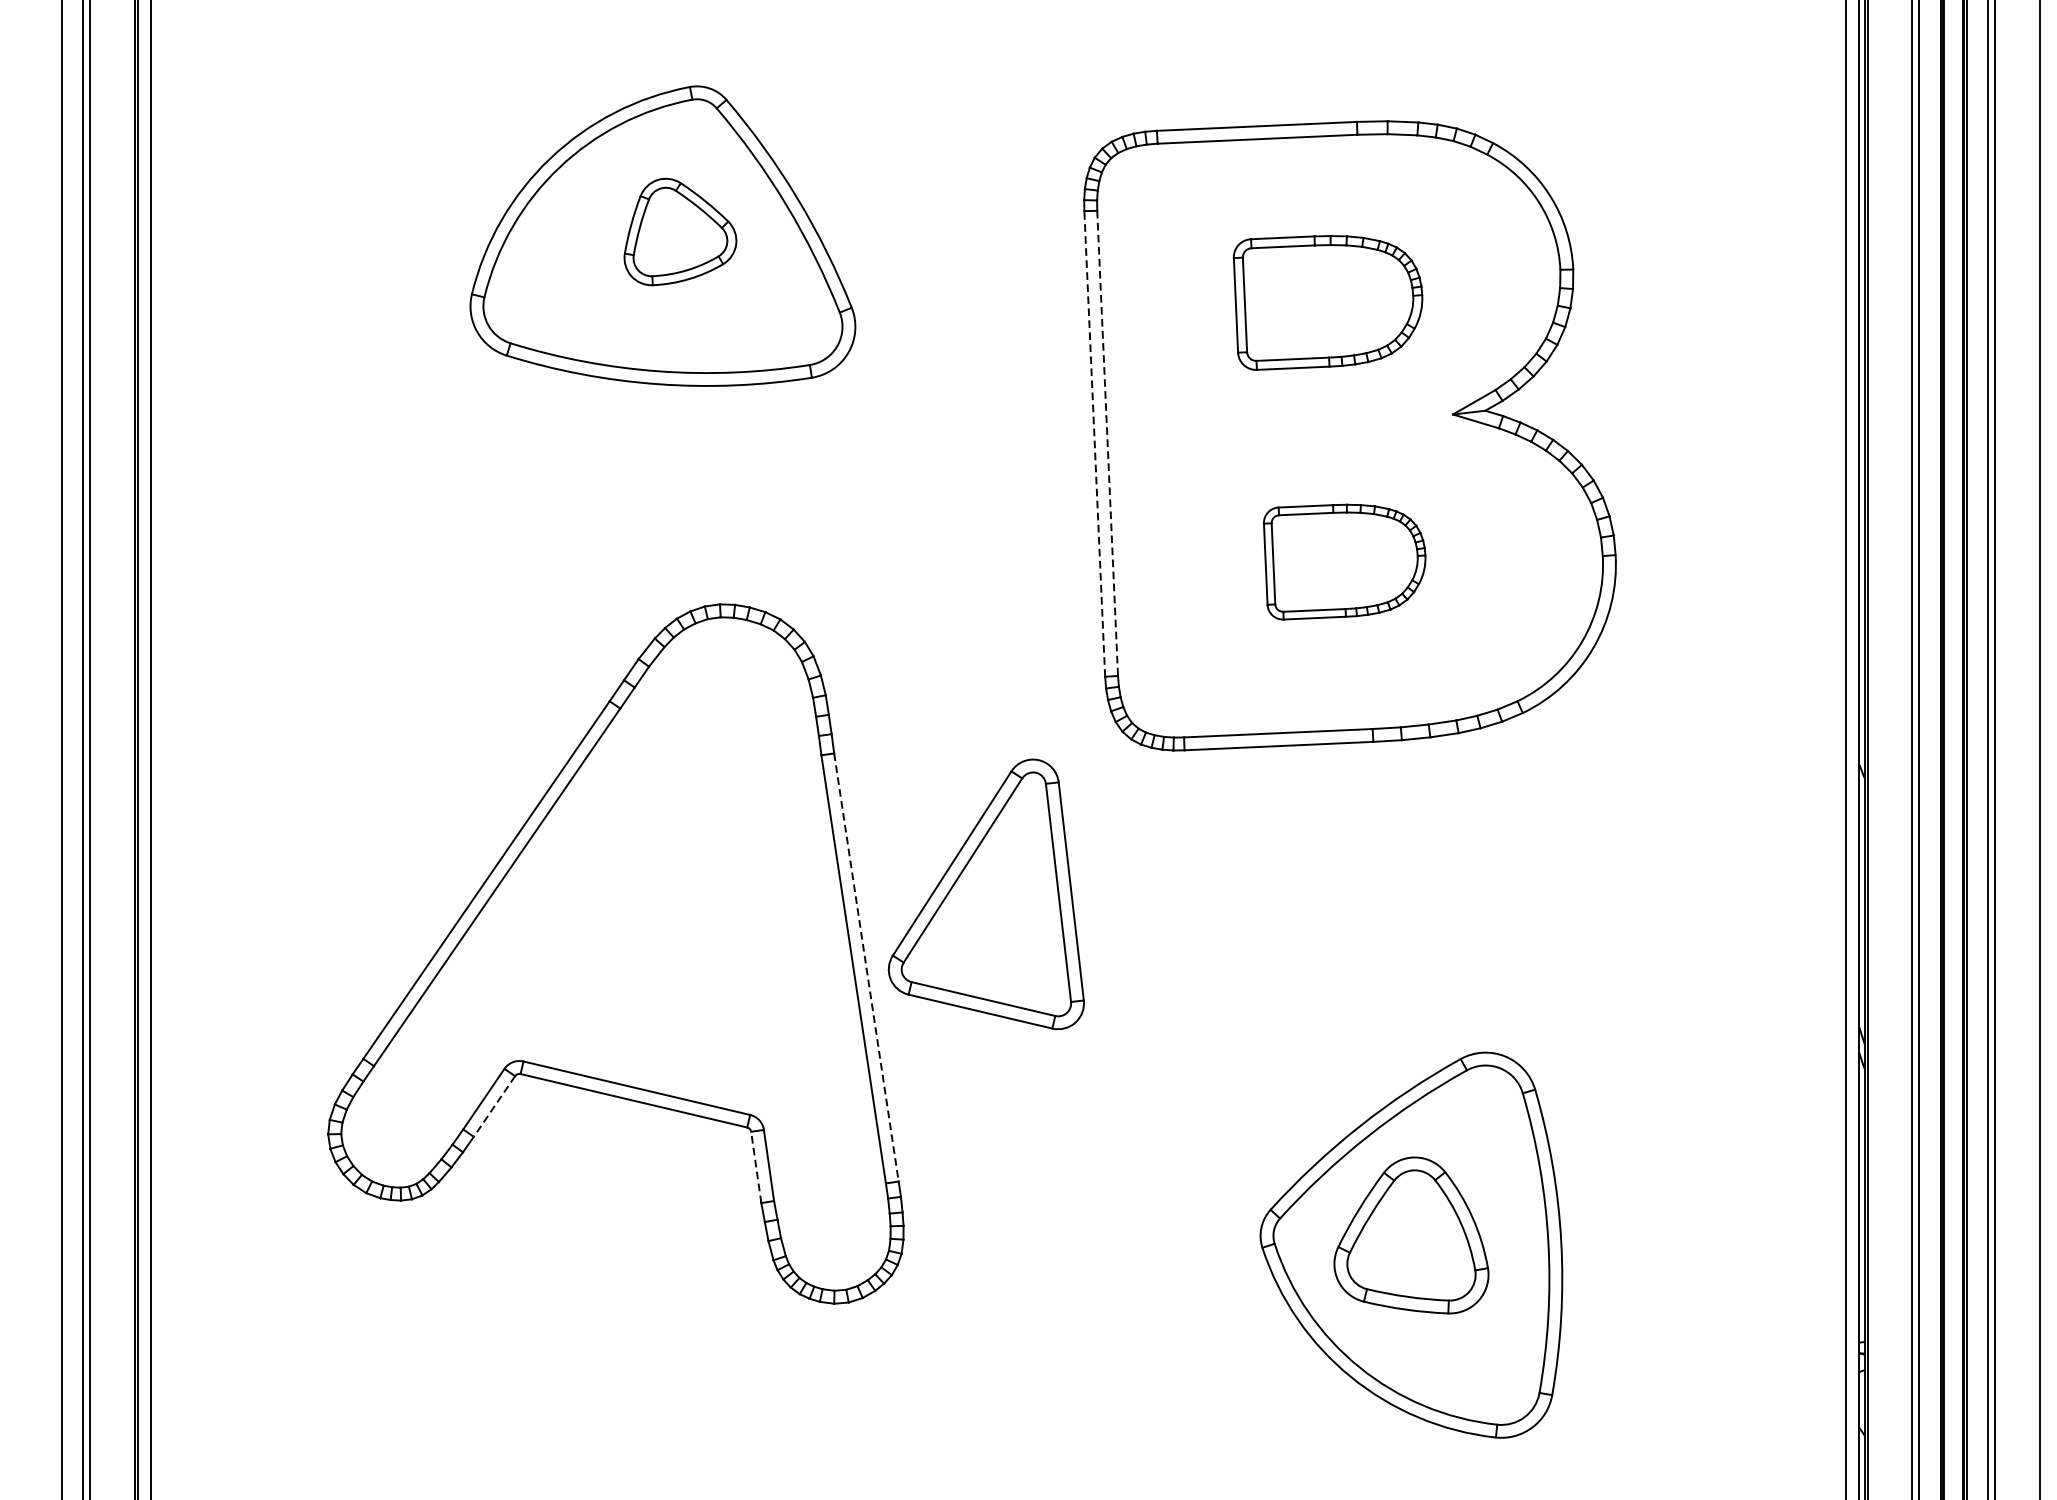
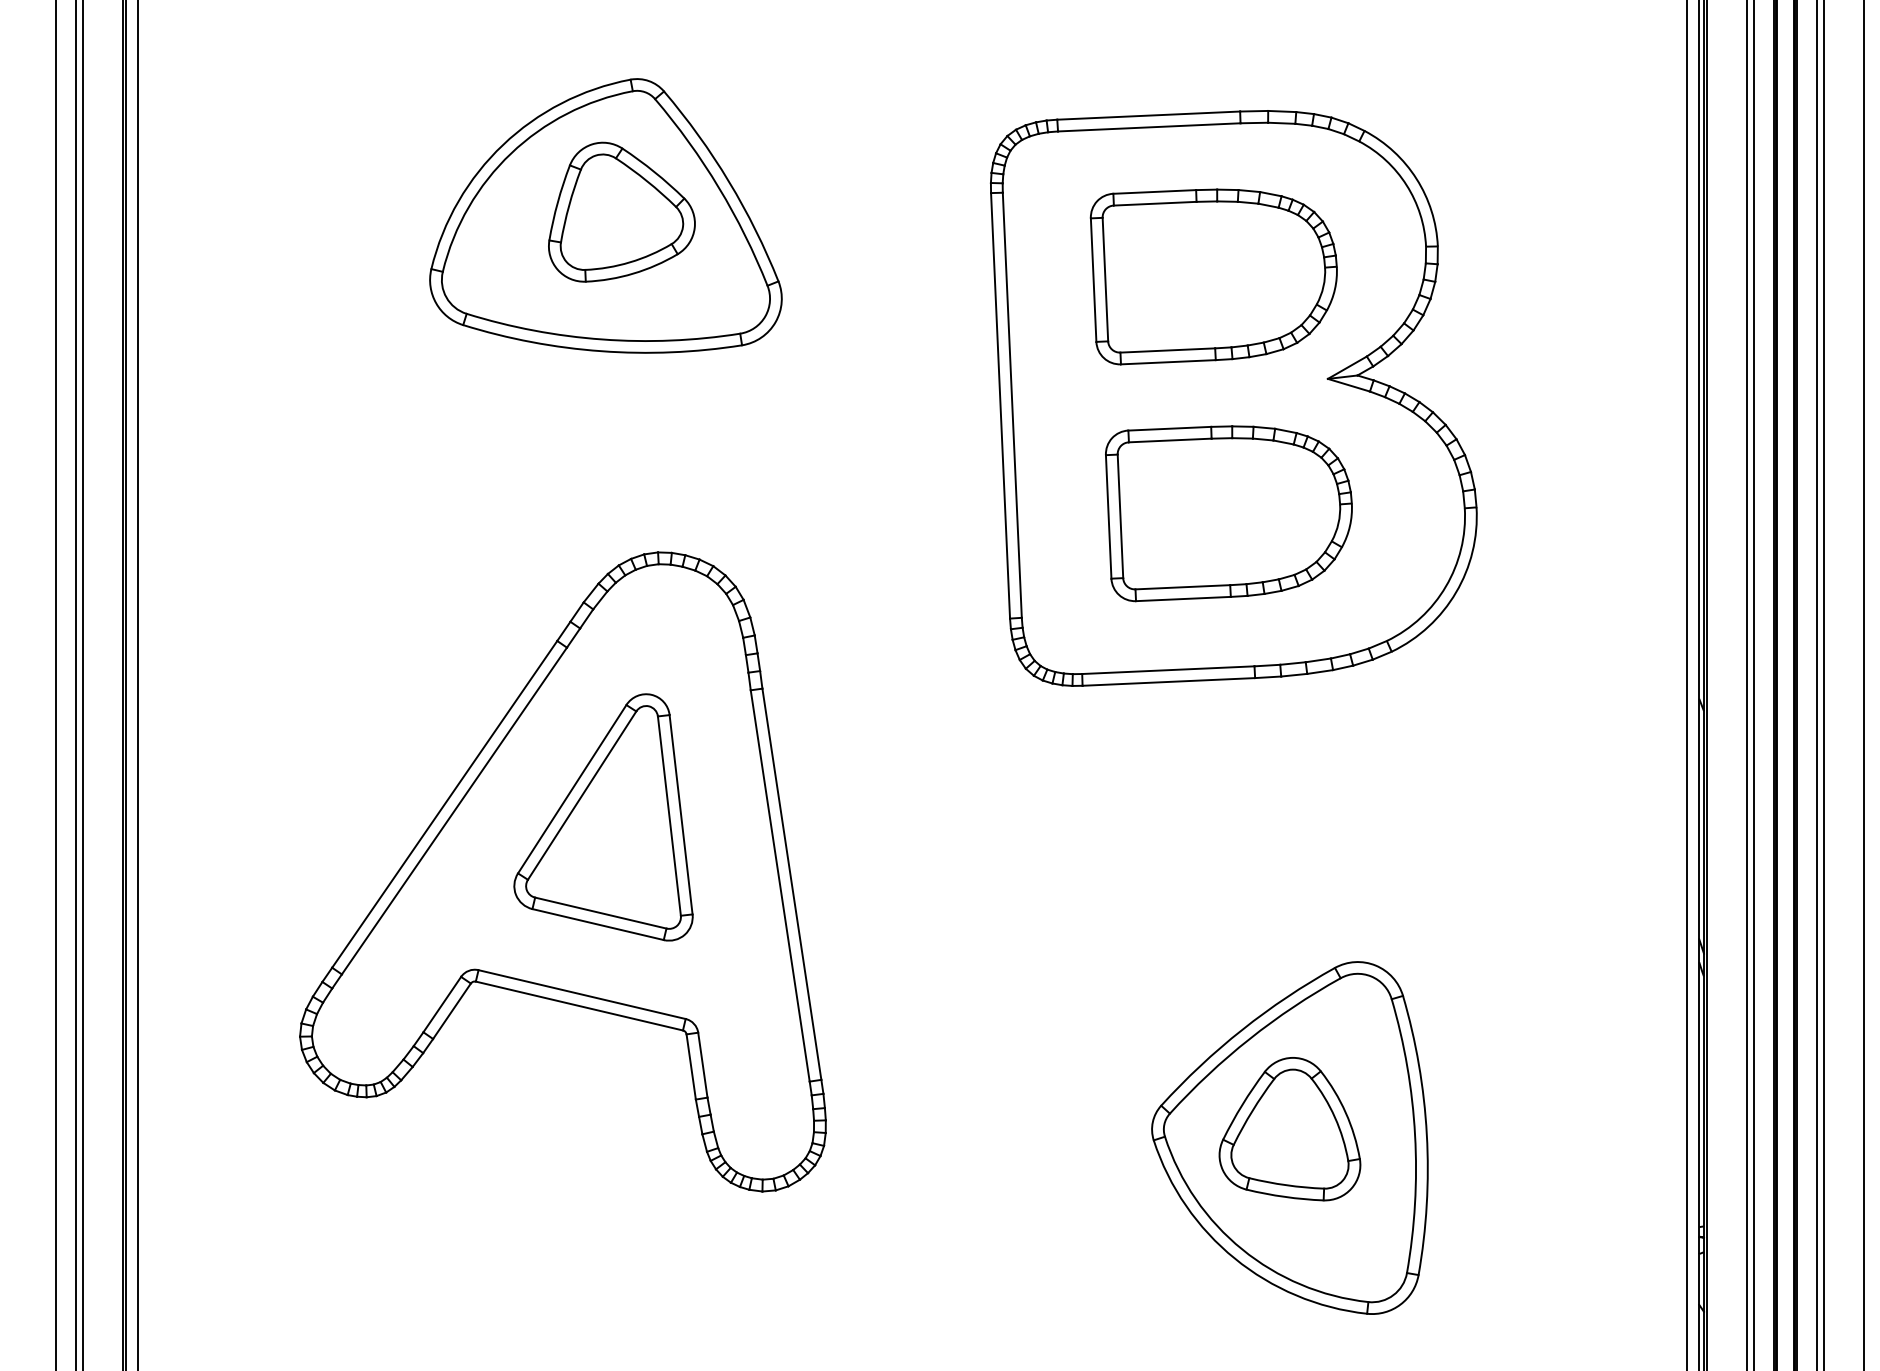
part: (679, 231) -> (621, 211), size x1.43
part: (1327, 302) -> (1213, 276), size x1.43
line: (1094, 443) -> (1000, 405), dashed -> solid
line: (1107, 443) -> (1012, 405), dashed -> solid
part: (1344, 561) -> (1228, 513), size x1.67
part: (986, 894) -> (603, 817), moved
line: (865, 967) -> (791, 884), dashed -> solid
line: (495, 1106) -> (452, 1011), dashed -> solid
line: (756, 1166) -> (691, 1066), dashed -> solid

